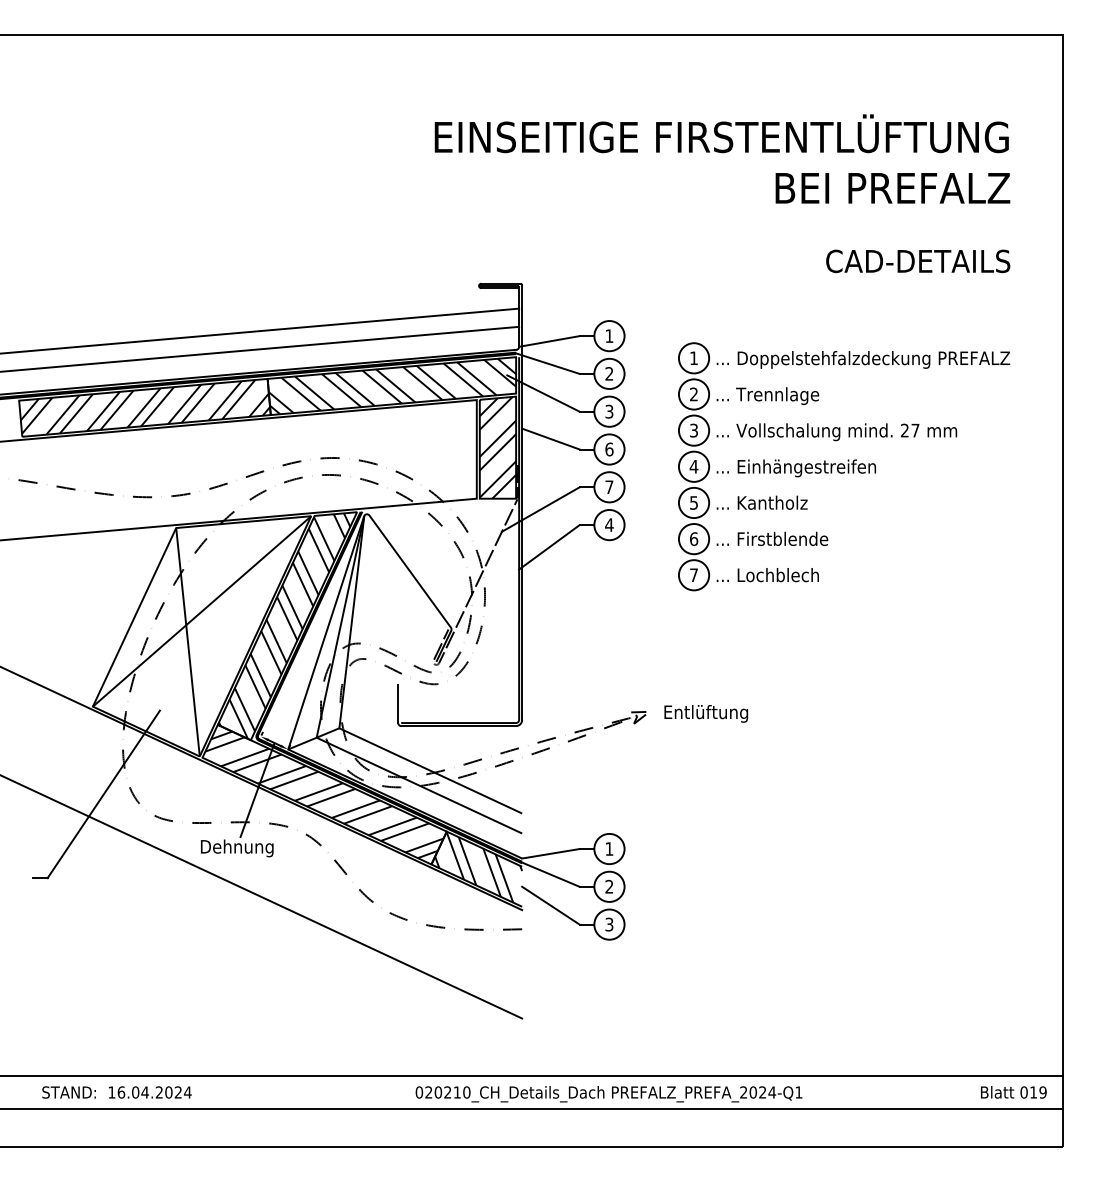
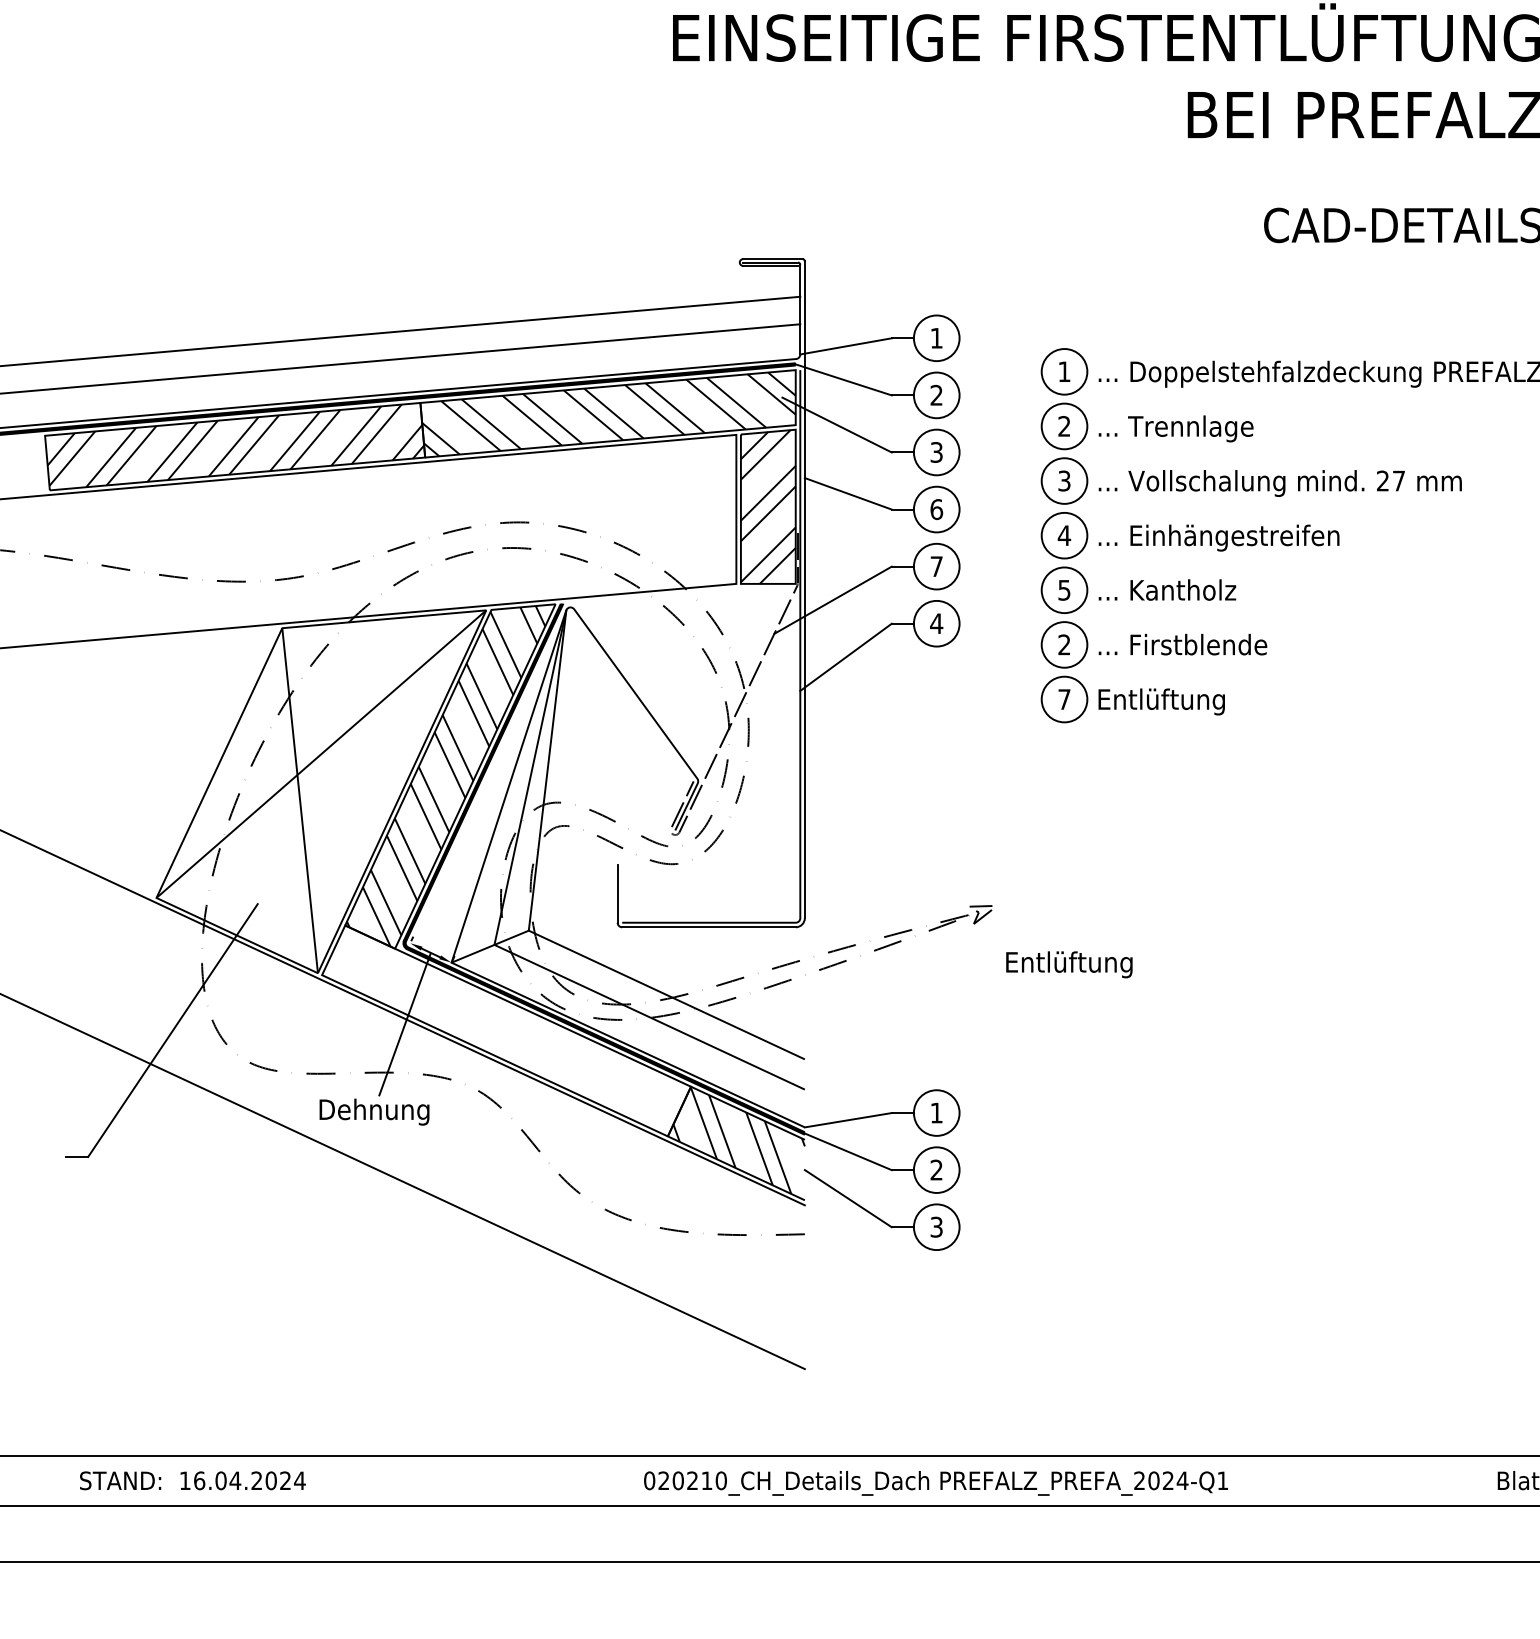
text: (694, 538) -> (1065, 643), 6 -> 2
text: (767, 576) -> (1175, 701), ... Lochblech -> Entlüftung
text: (706, 713) -> (1069, 964), moved
hatch: (324, 794) -> (506, 1030), removed

